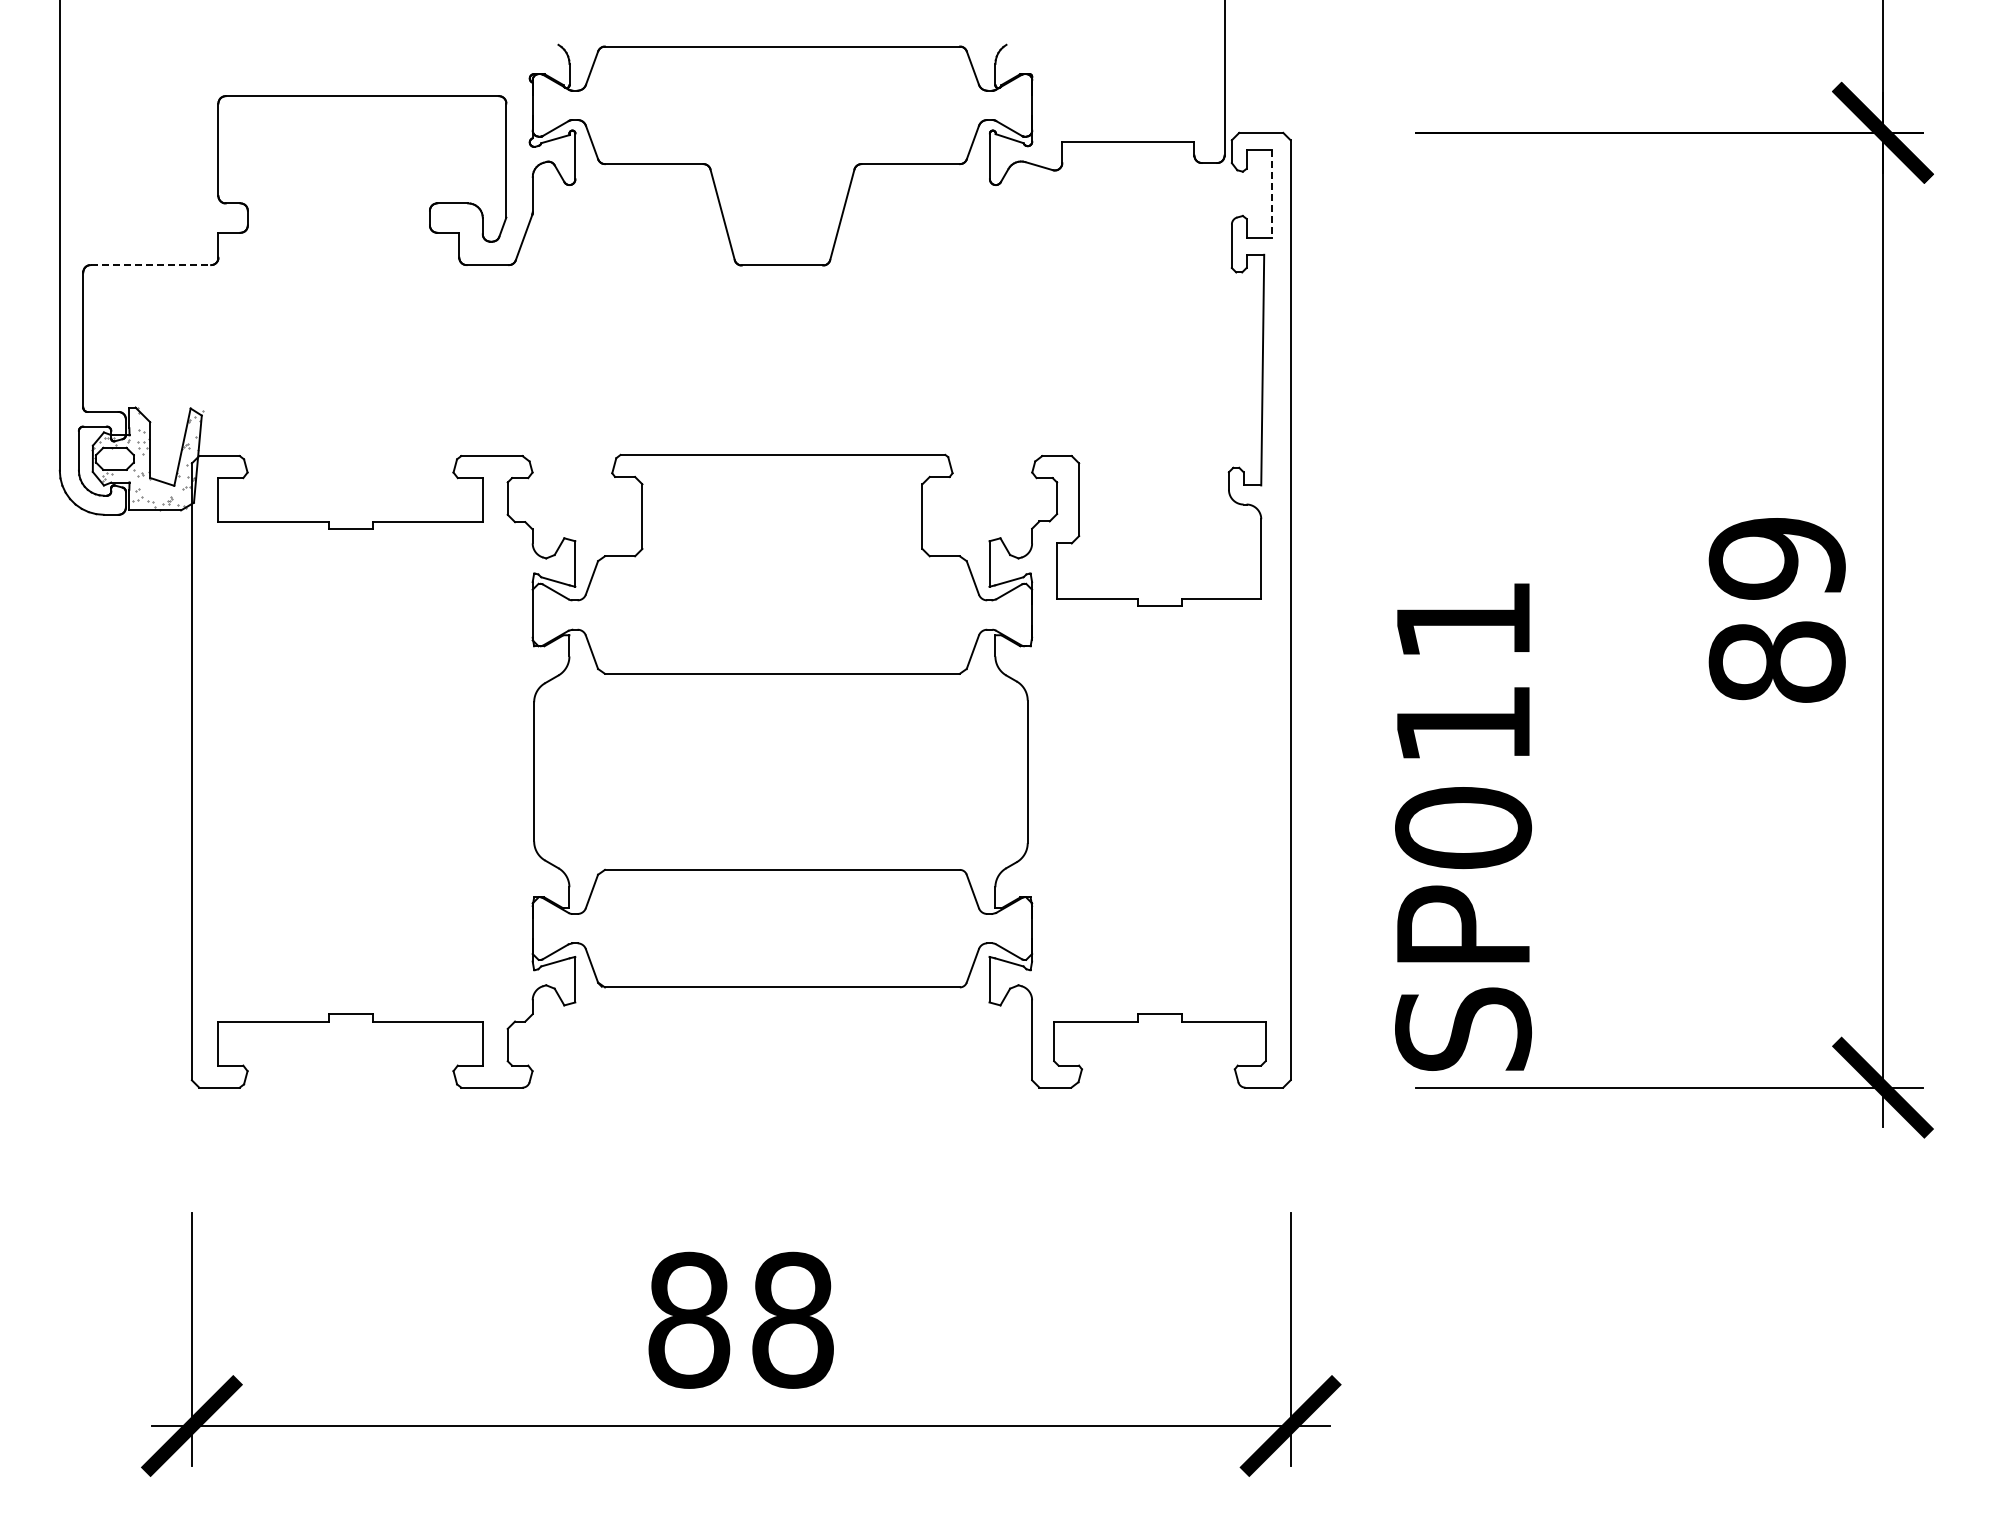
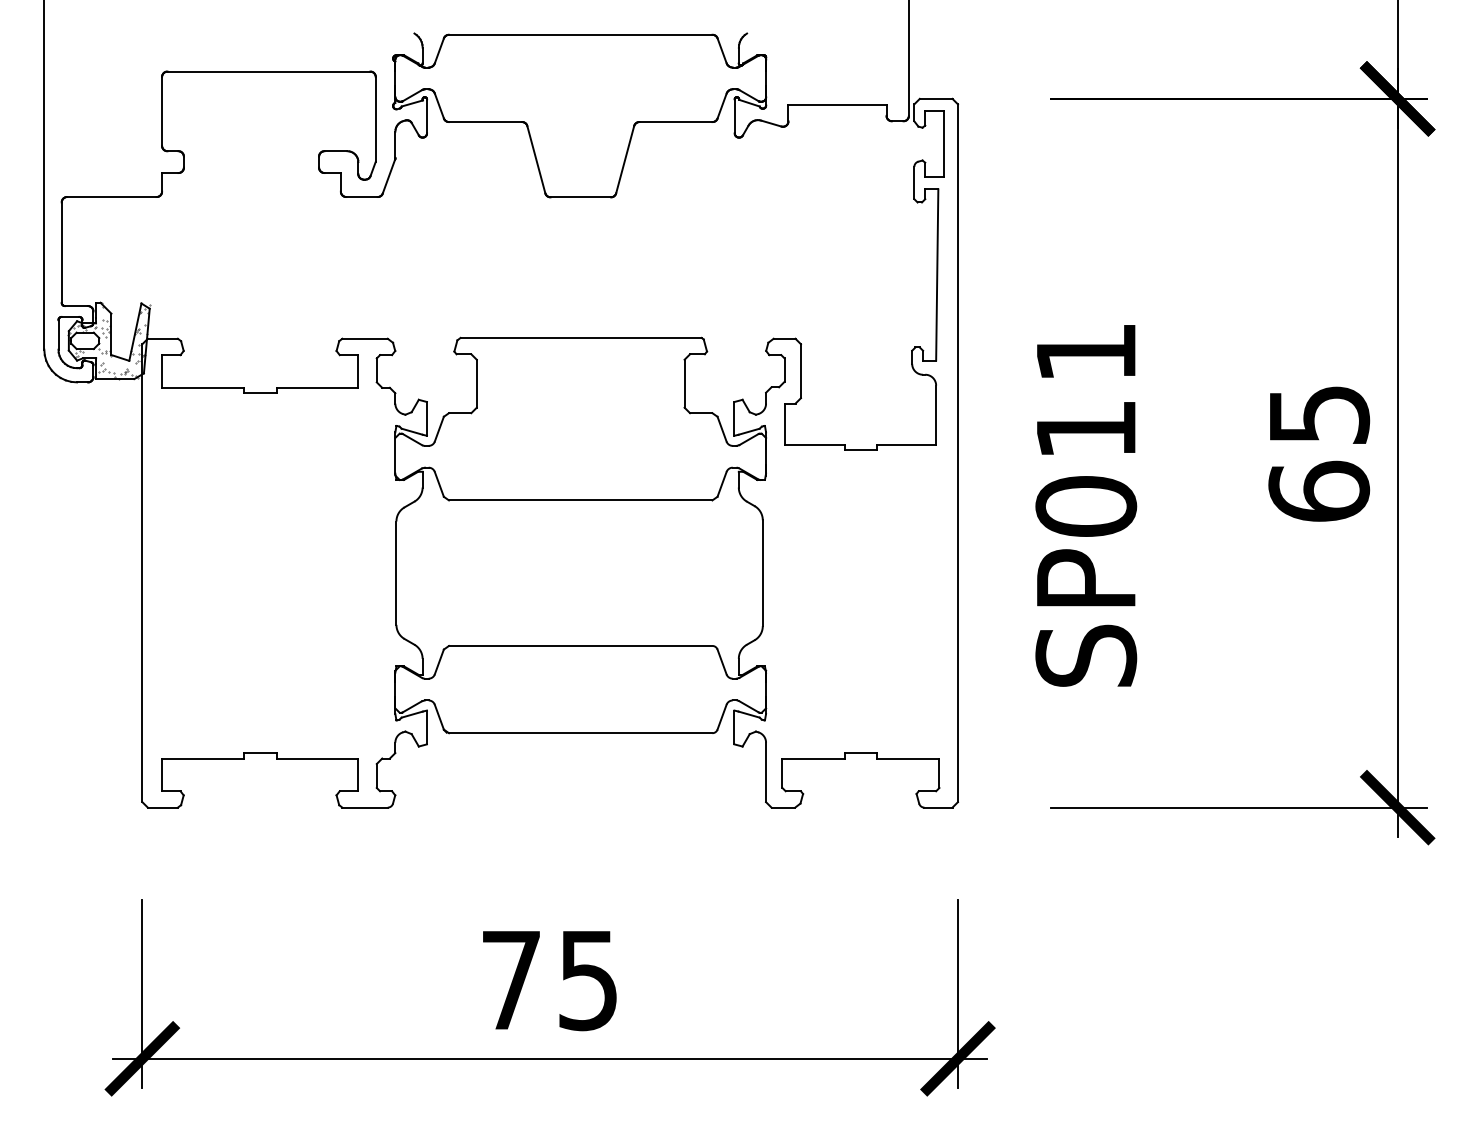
line: (1271, 194) -> (943, 144), dashed -> solid
line: (151, 265) -> (112, 197), dashed -> solid
text: (1776, 610) -> (1318, 453), 89 -> 65
text: (1463, 826) -> (1086, 505), moved
text: (740, 1319) -> (549, 979), 88 -> 75

